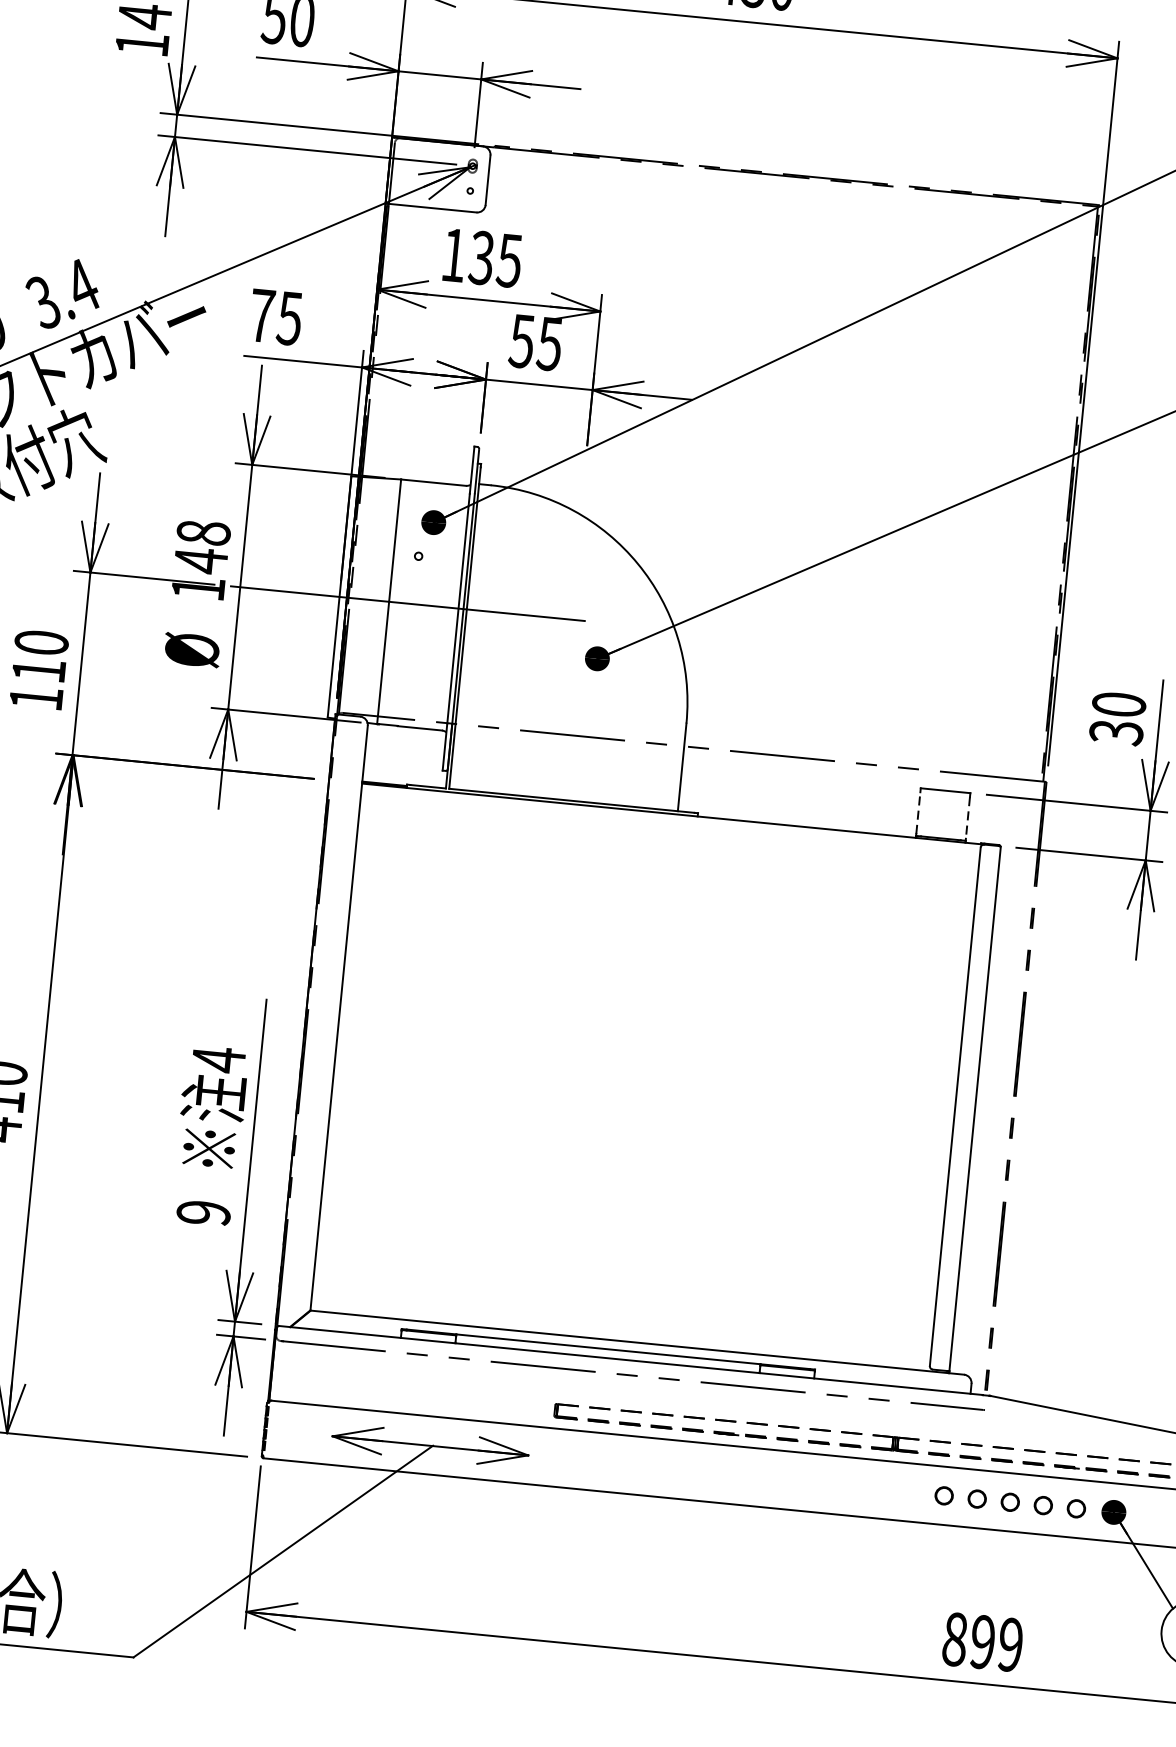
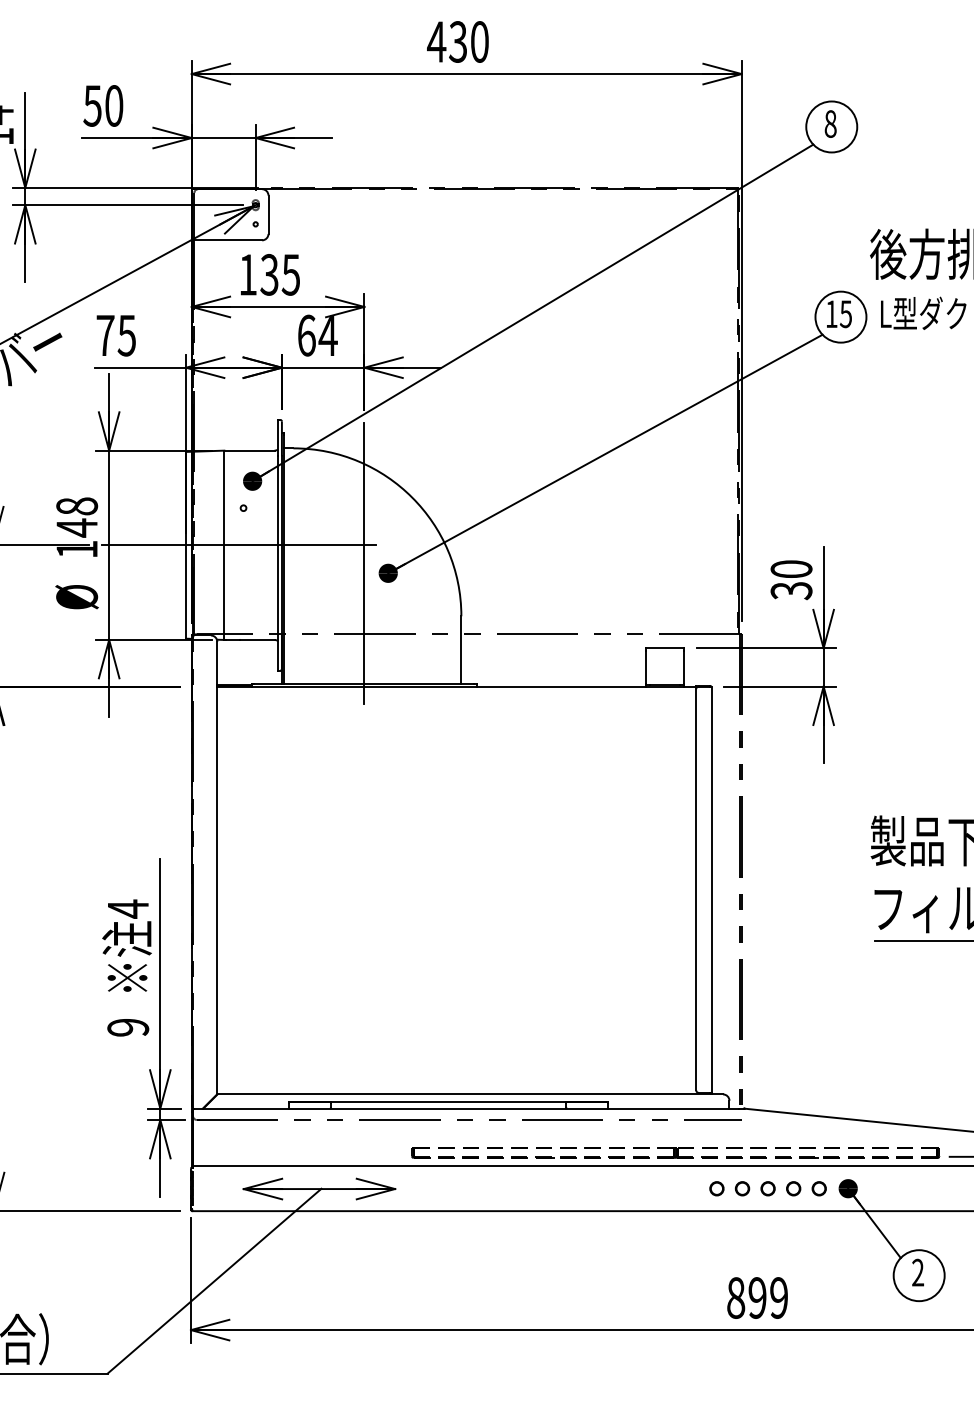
text: (536, 342) -> (317, 335), 55 -> 64
line: (567, 643) -> (364, 563), added
line: (918, 811) -> (645, 666), dashed -> solid
line: (968, 818) -> (684, 667), dashed -> solid

